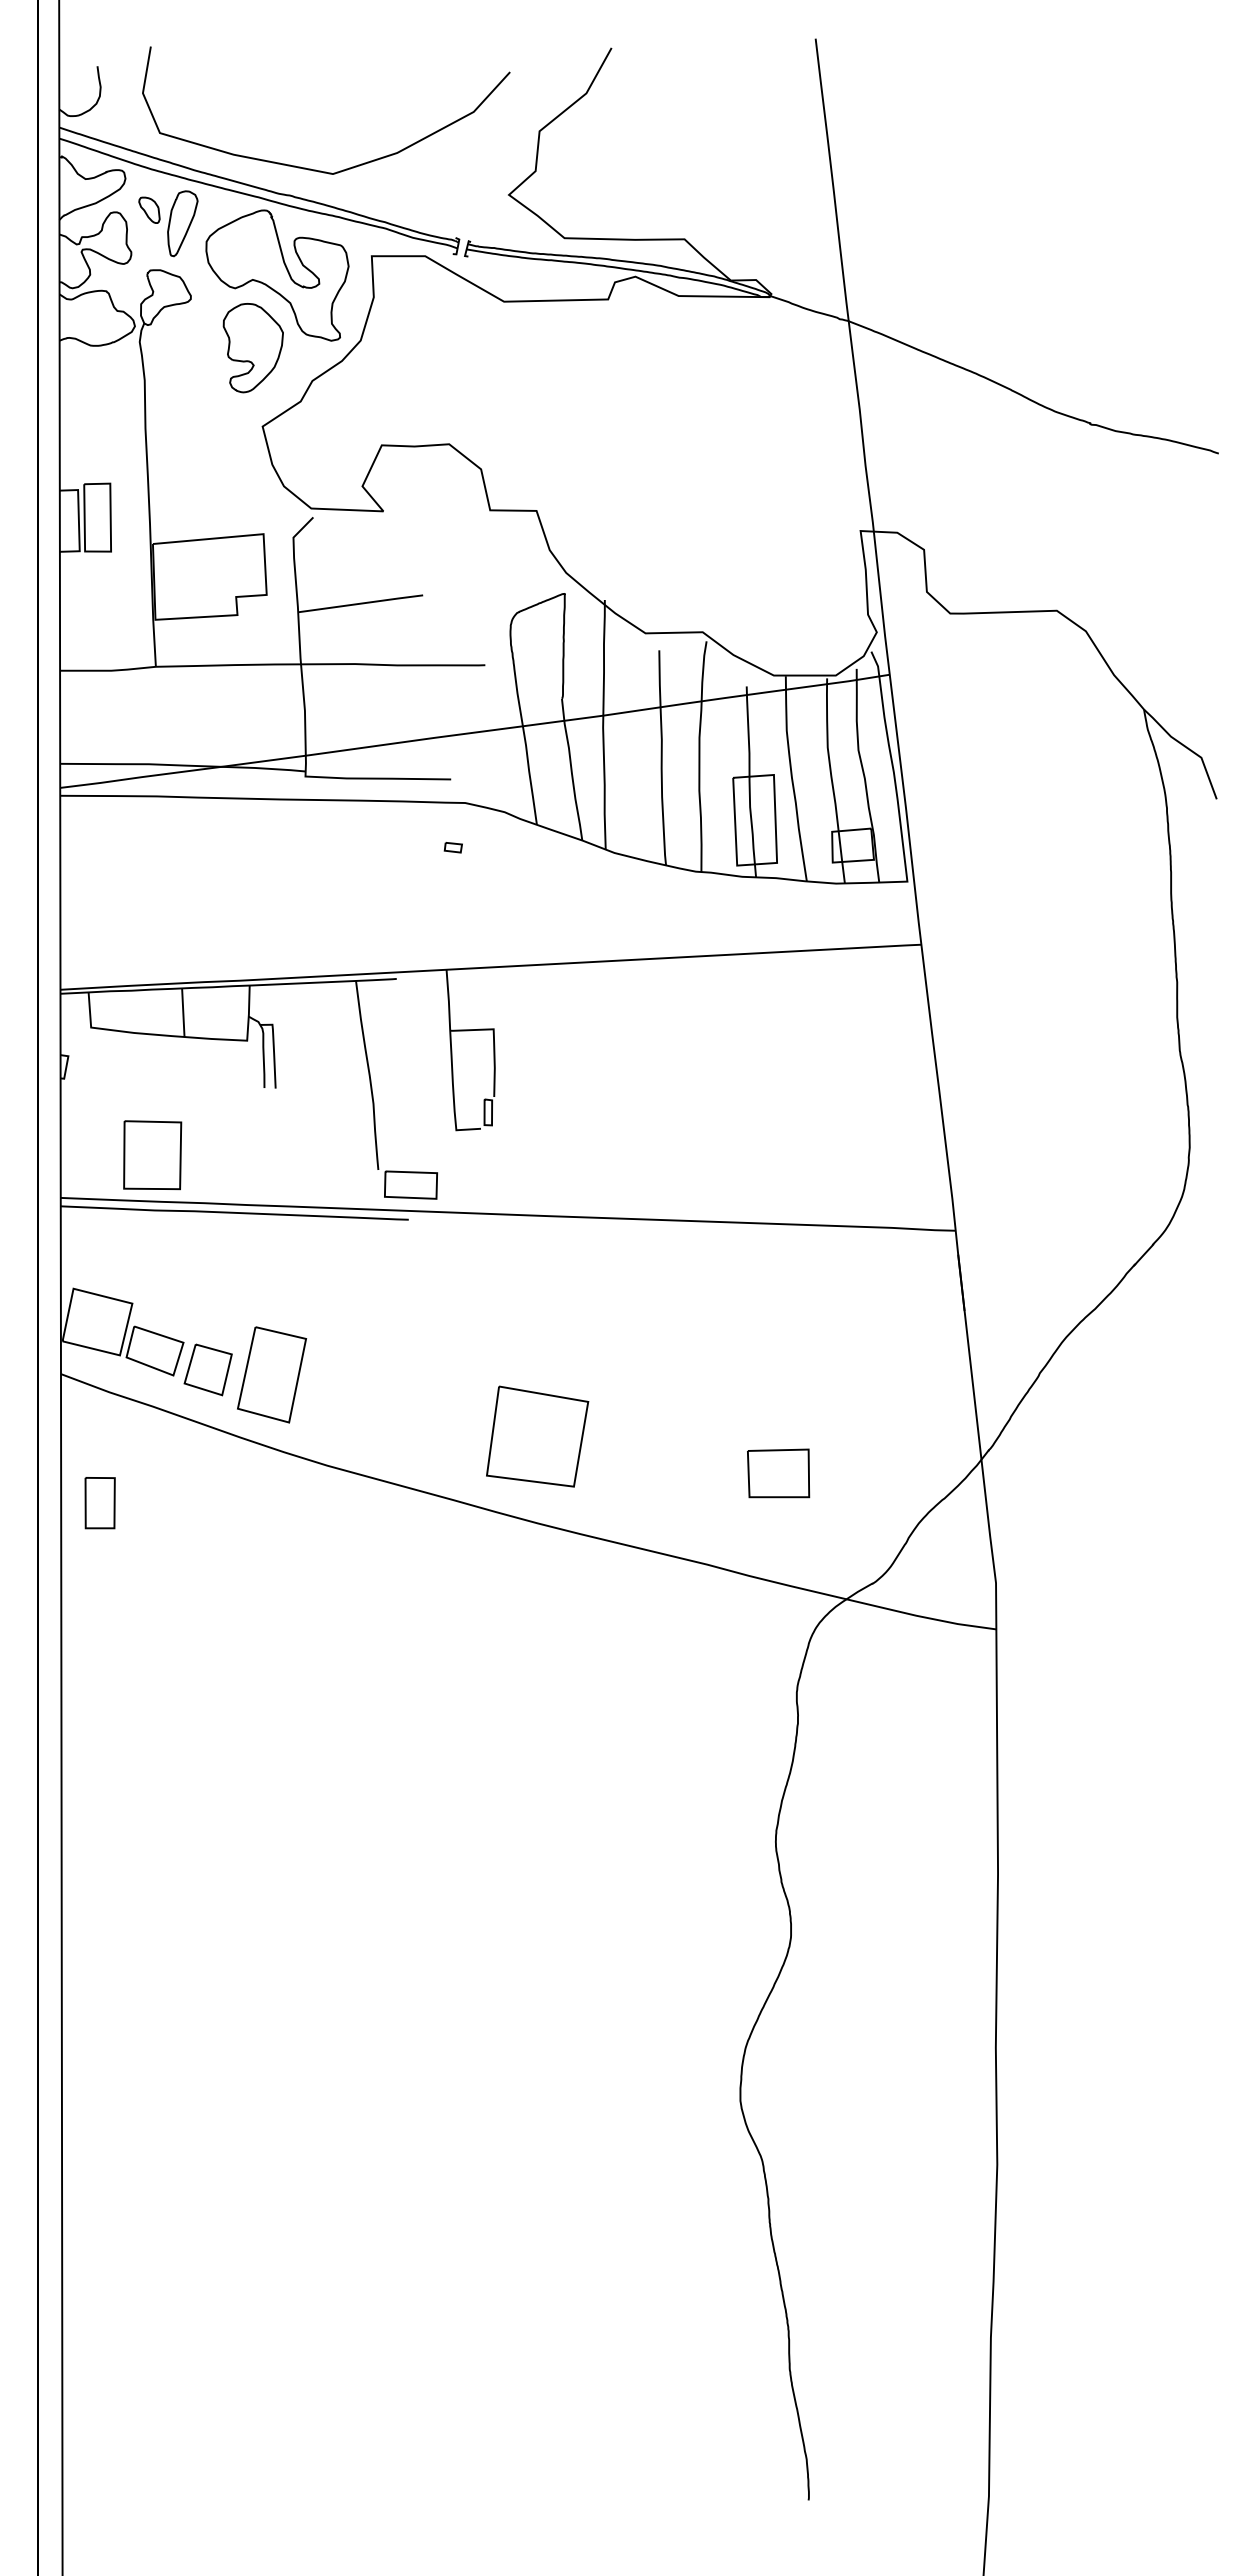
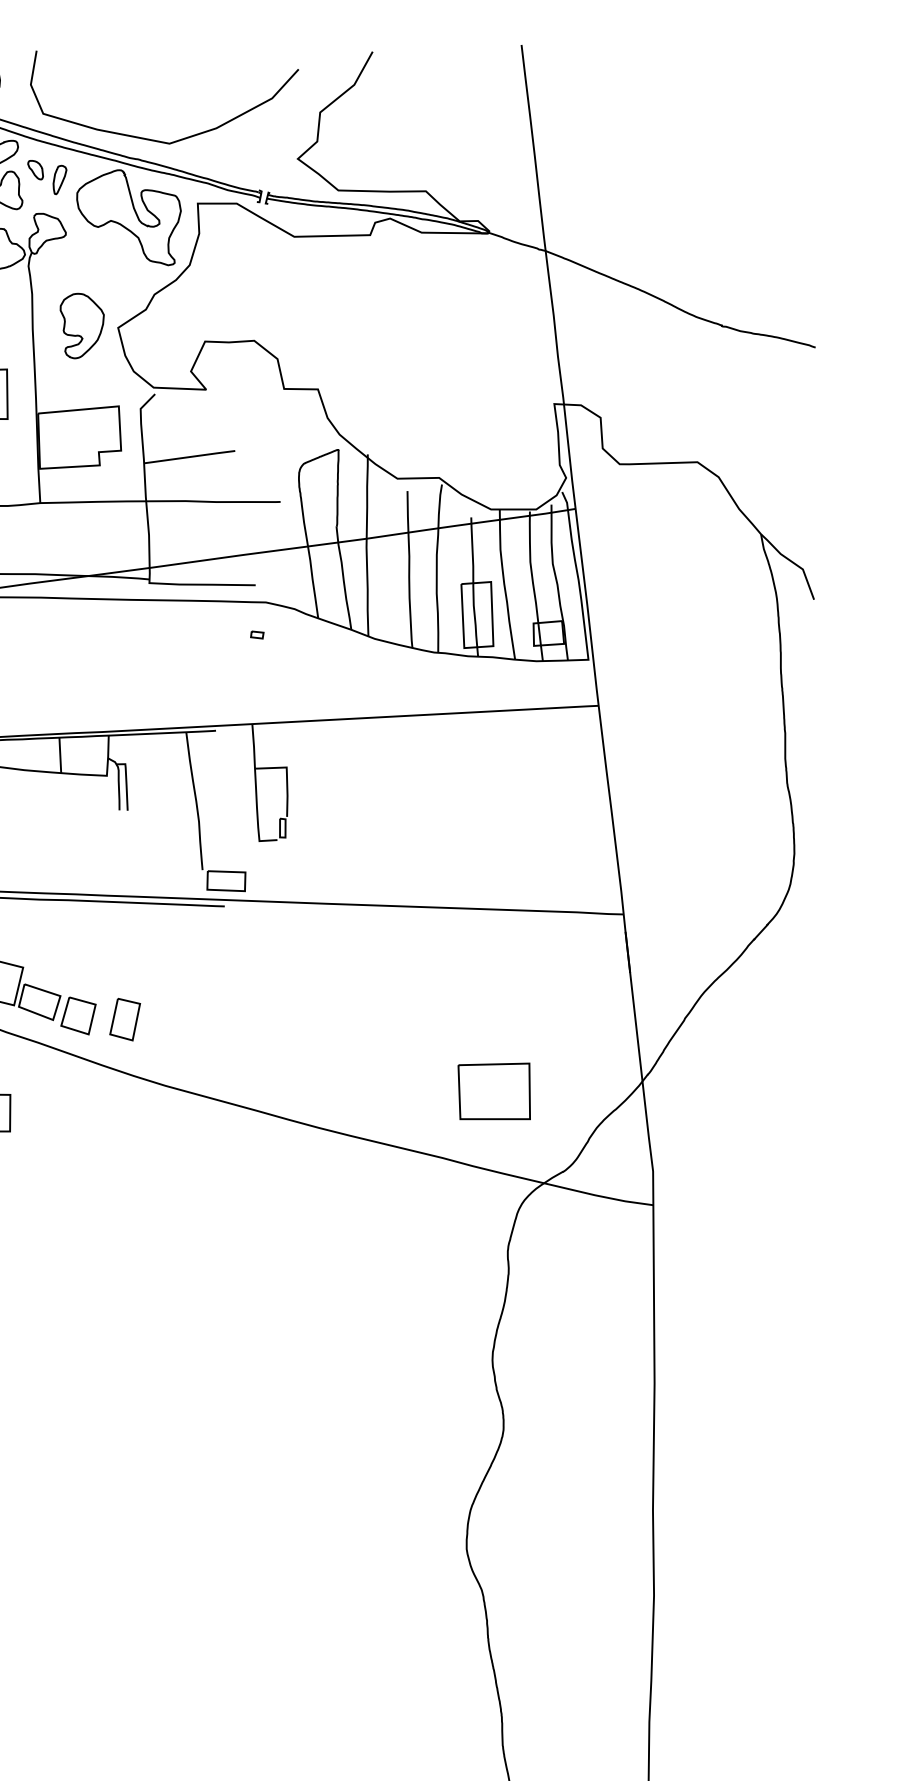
part: (182, 223) -> (59, 179), size x0.6
part: (252, 348) -> (81, 326), moved
part: (152, 1155) -> (37, 859), removed
part: (272, 1374) -> (125, 1019), size x0.6
part: (537, 1436) -> (318, 1064), removed
part: (778, 1473) -> (494, 1091), size x1.6

